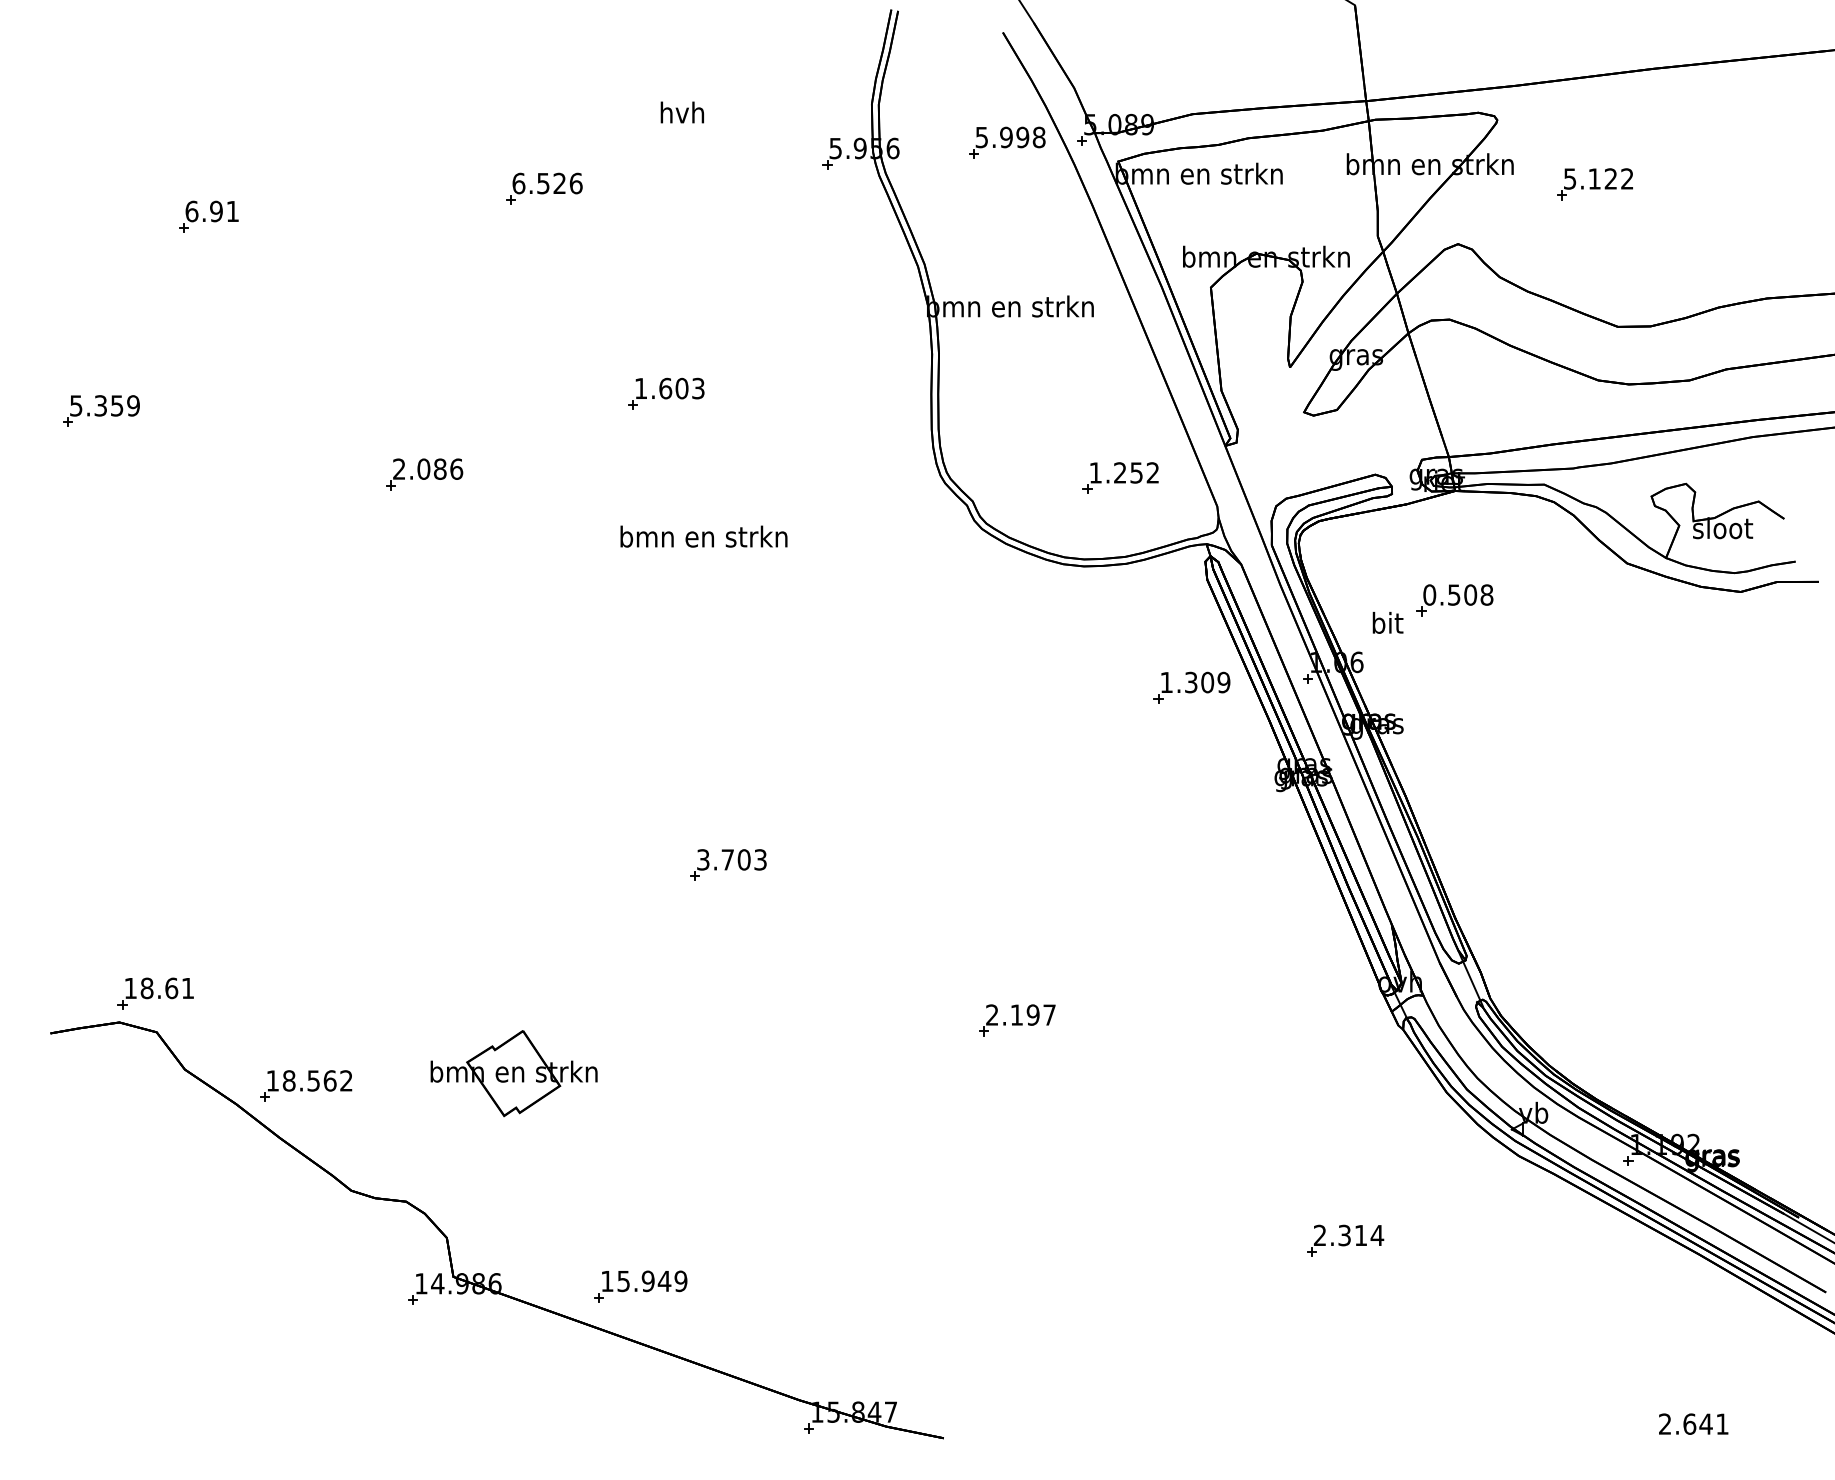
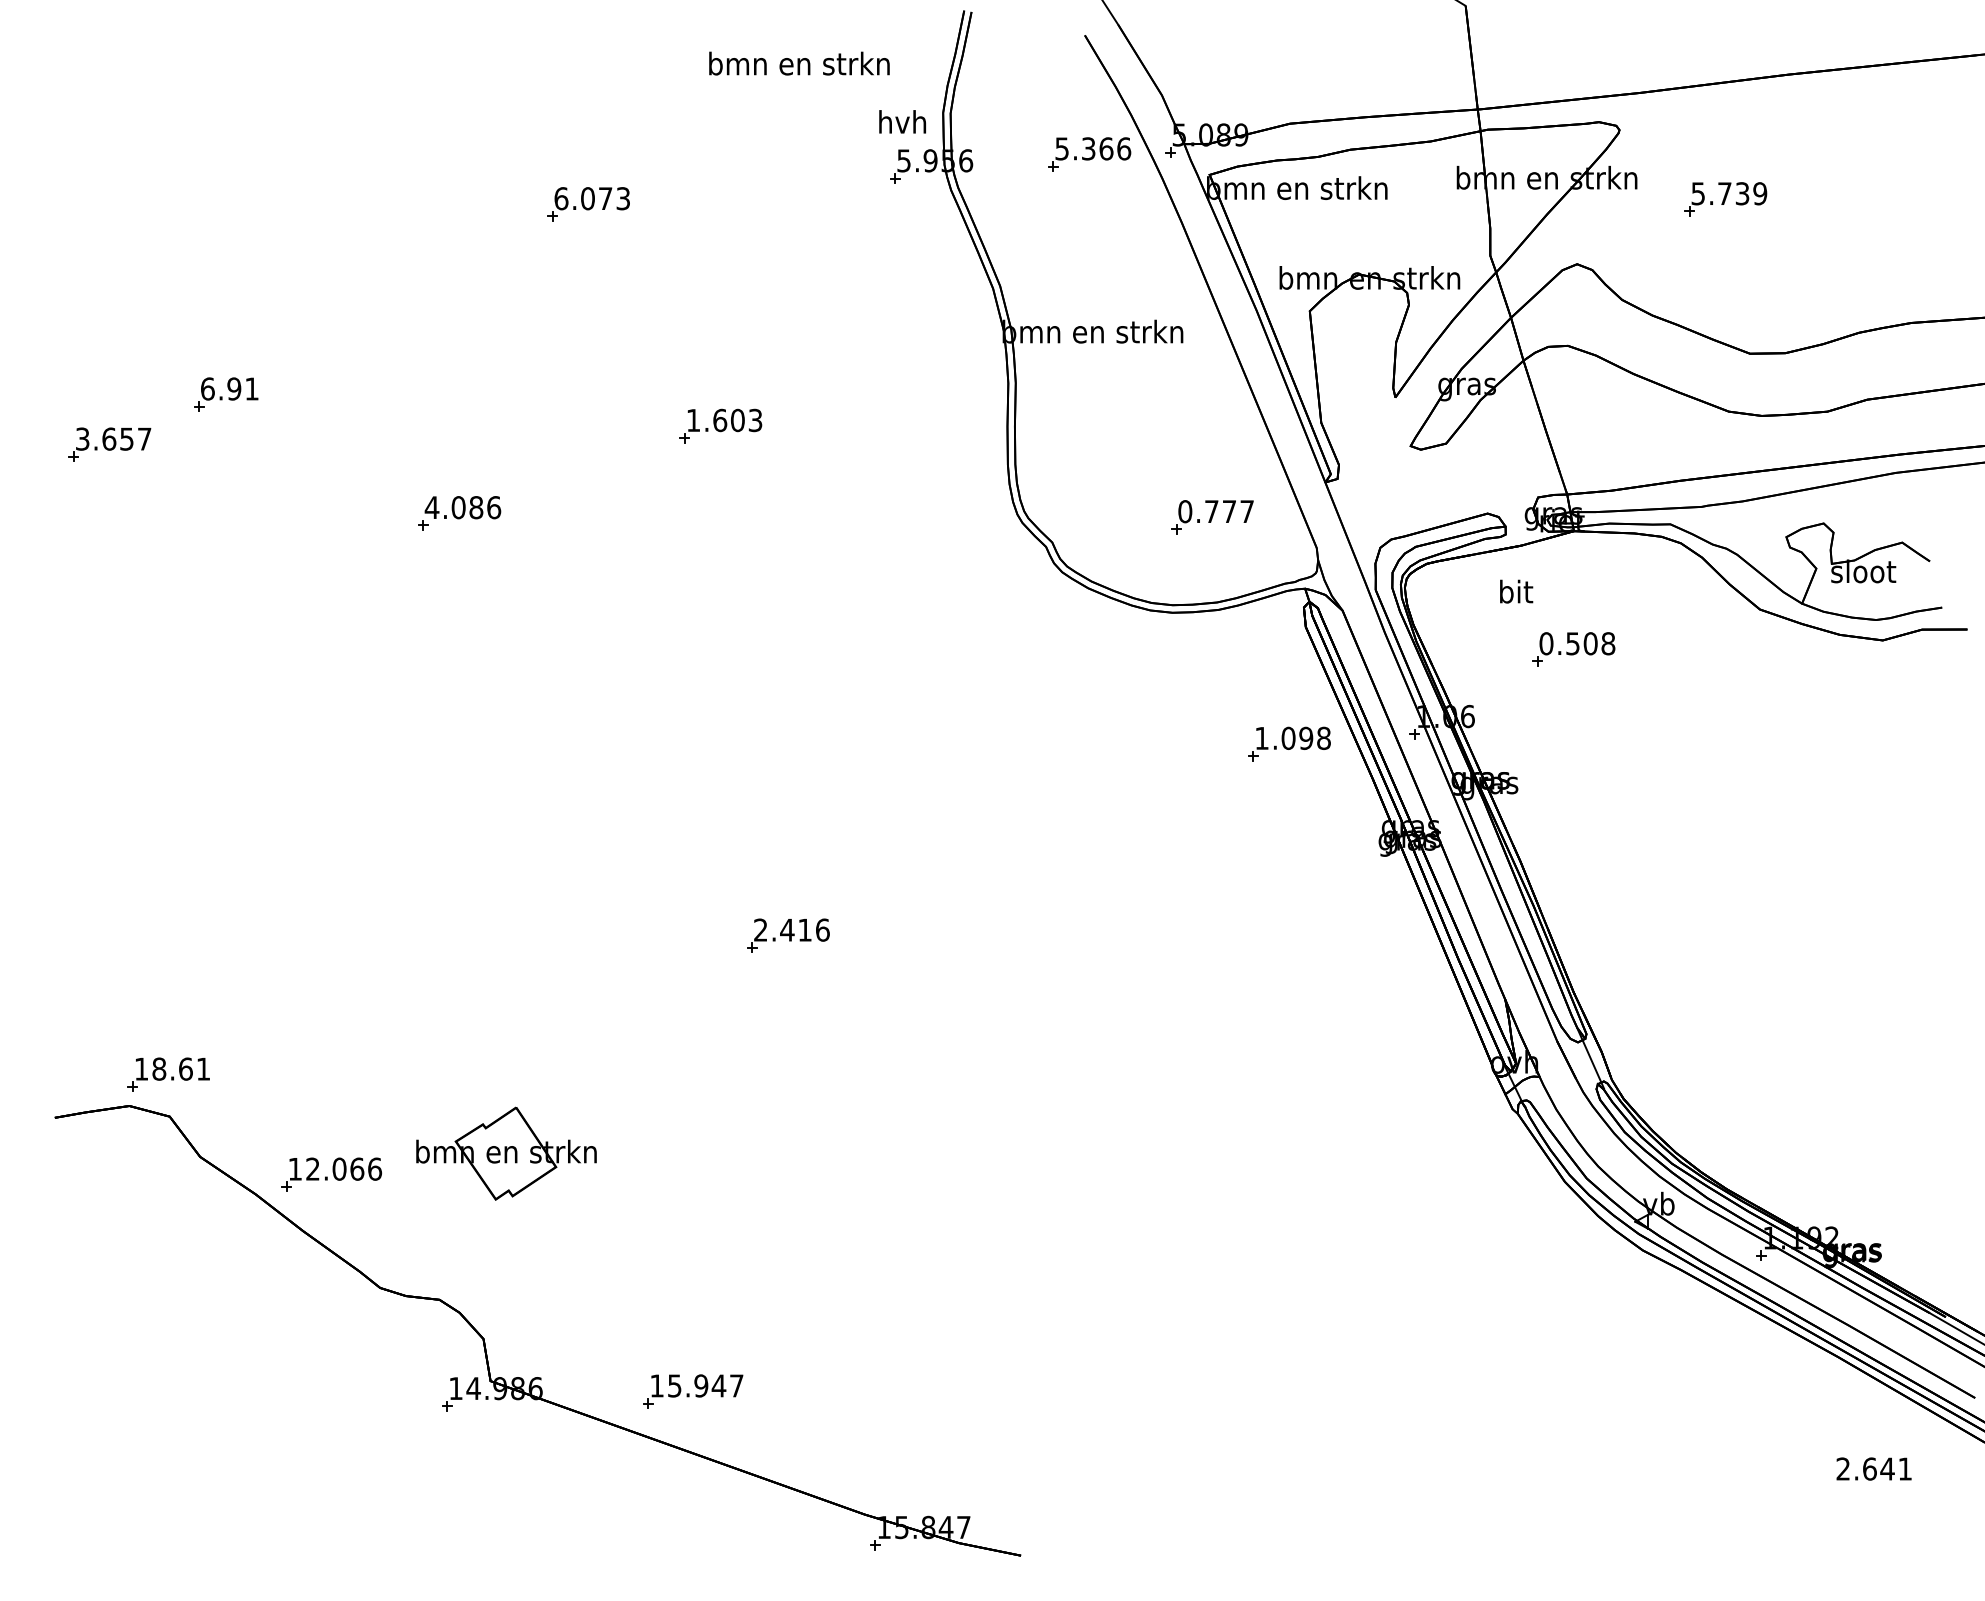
text: (681, 112) -> (901, 121), moved
text: (1022, 137) -> (1106, 148), 5.998 -> 5.366
text: (1610, 178) -> (1741, 193), 5.122 -> 5.739
text: (559, 183) -> (605, 198), 6.526 -> 6.073
part: (208, 216) -> (225, 394), moved
text: (104, 405) -> (113, 438), 5.359 -> 3.657
text: (399, 468) -> (432, 506), 2.086 -> 4.086
text: (1123, 472) -> (1215, 511), 1.252 -> 0.777
text: (703, 536) -> (798, 63), moved
text: (1387, 622) -> (1515, 591), moved
text: (1207, 682) -> (1306, 738), 1.309 -> 1.098
text: (732, 859) -> (792, 929), 3.703 -> 2.416
part: (1017, 1020) -> (1100, 1103), removed
part: (513, 1073) -> (505, 1153), moved
text: (317, 1080) -> (343, 1168), 18.562 -> 12.066
part: (1345, 1240) -> (1455, 1341), removed
text: (680, 1281) -> (736, 1386), 15.949 -> 15.947
text: (1693, 1423) -> (1873, 1468), moved

